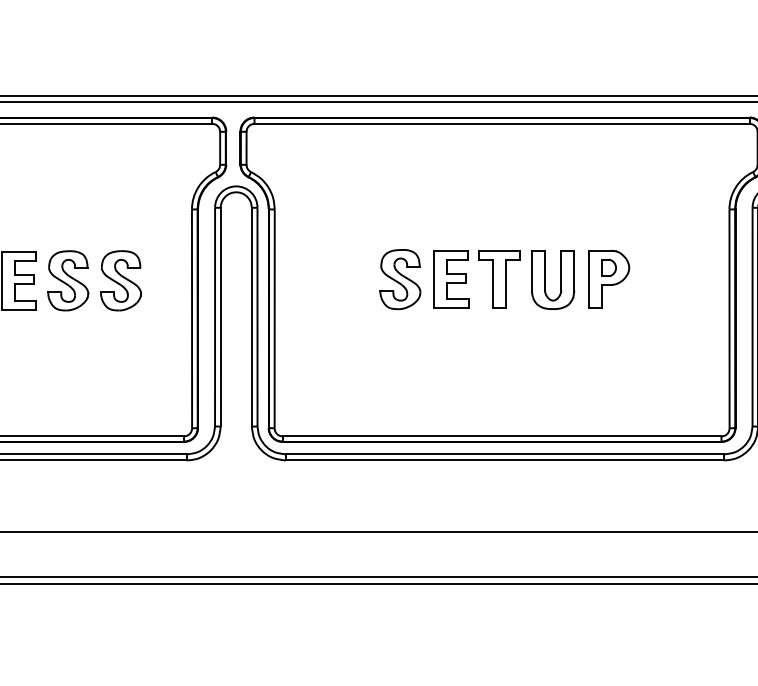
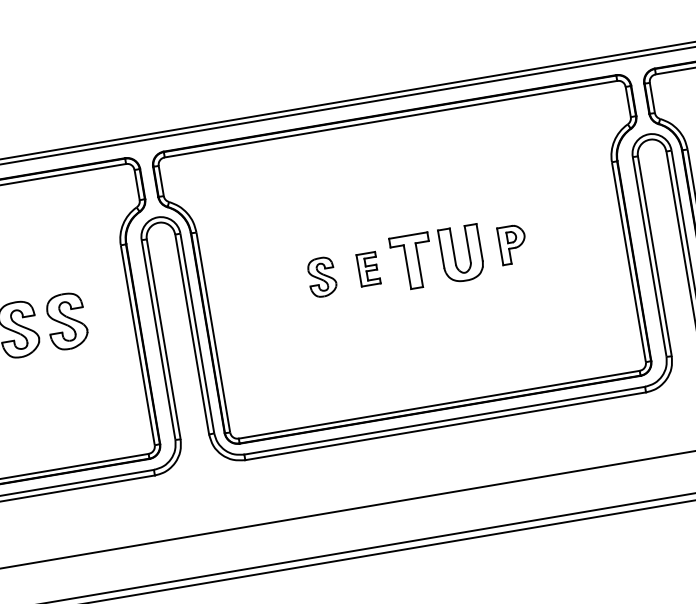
part: (609, 278) -> (513, 243), size x0.7
part: (400, 279) -> (322, 277), size x0.7
part: (451, 279) -> (368, 269), size x0.6

